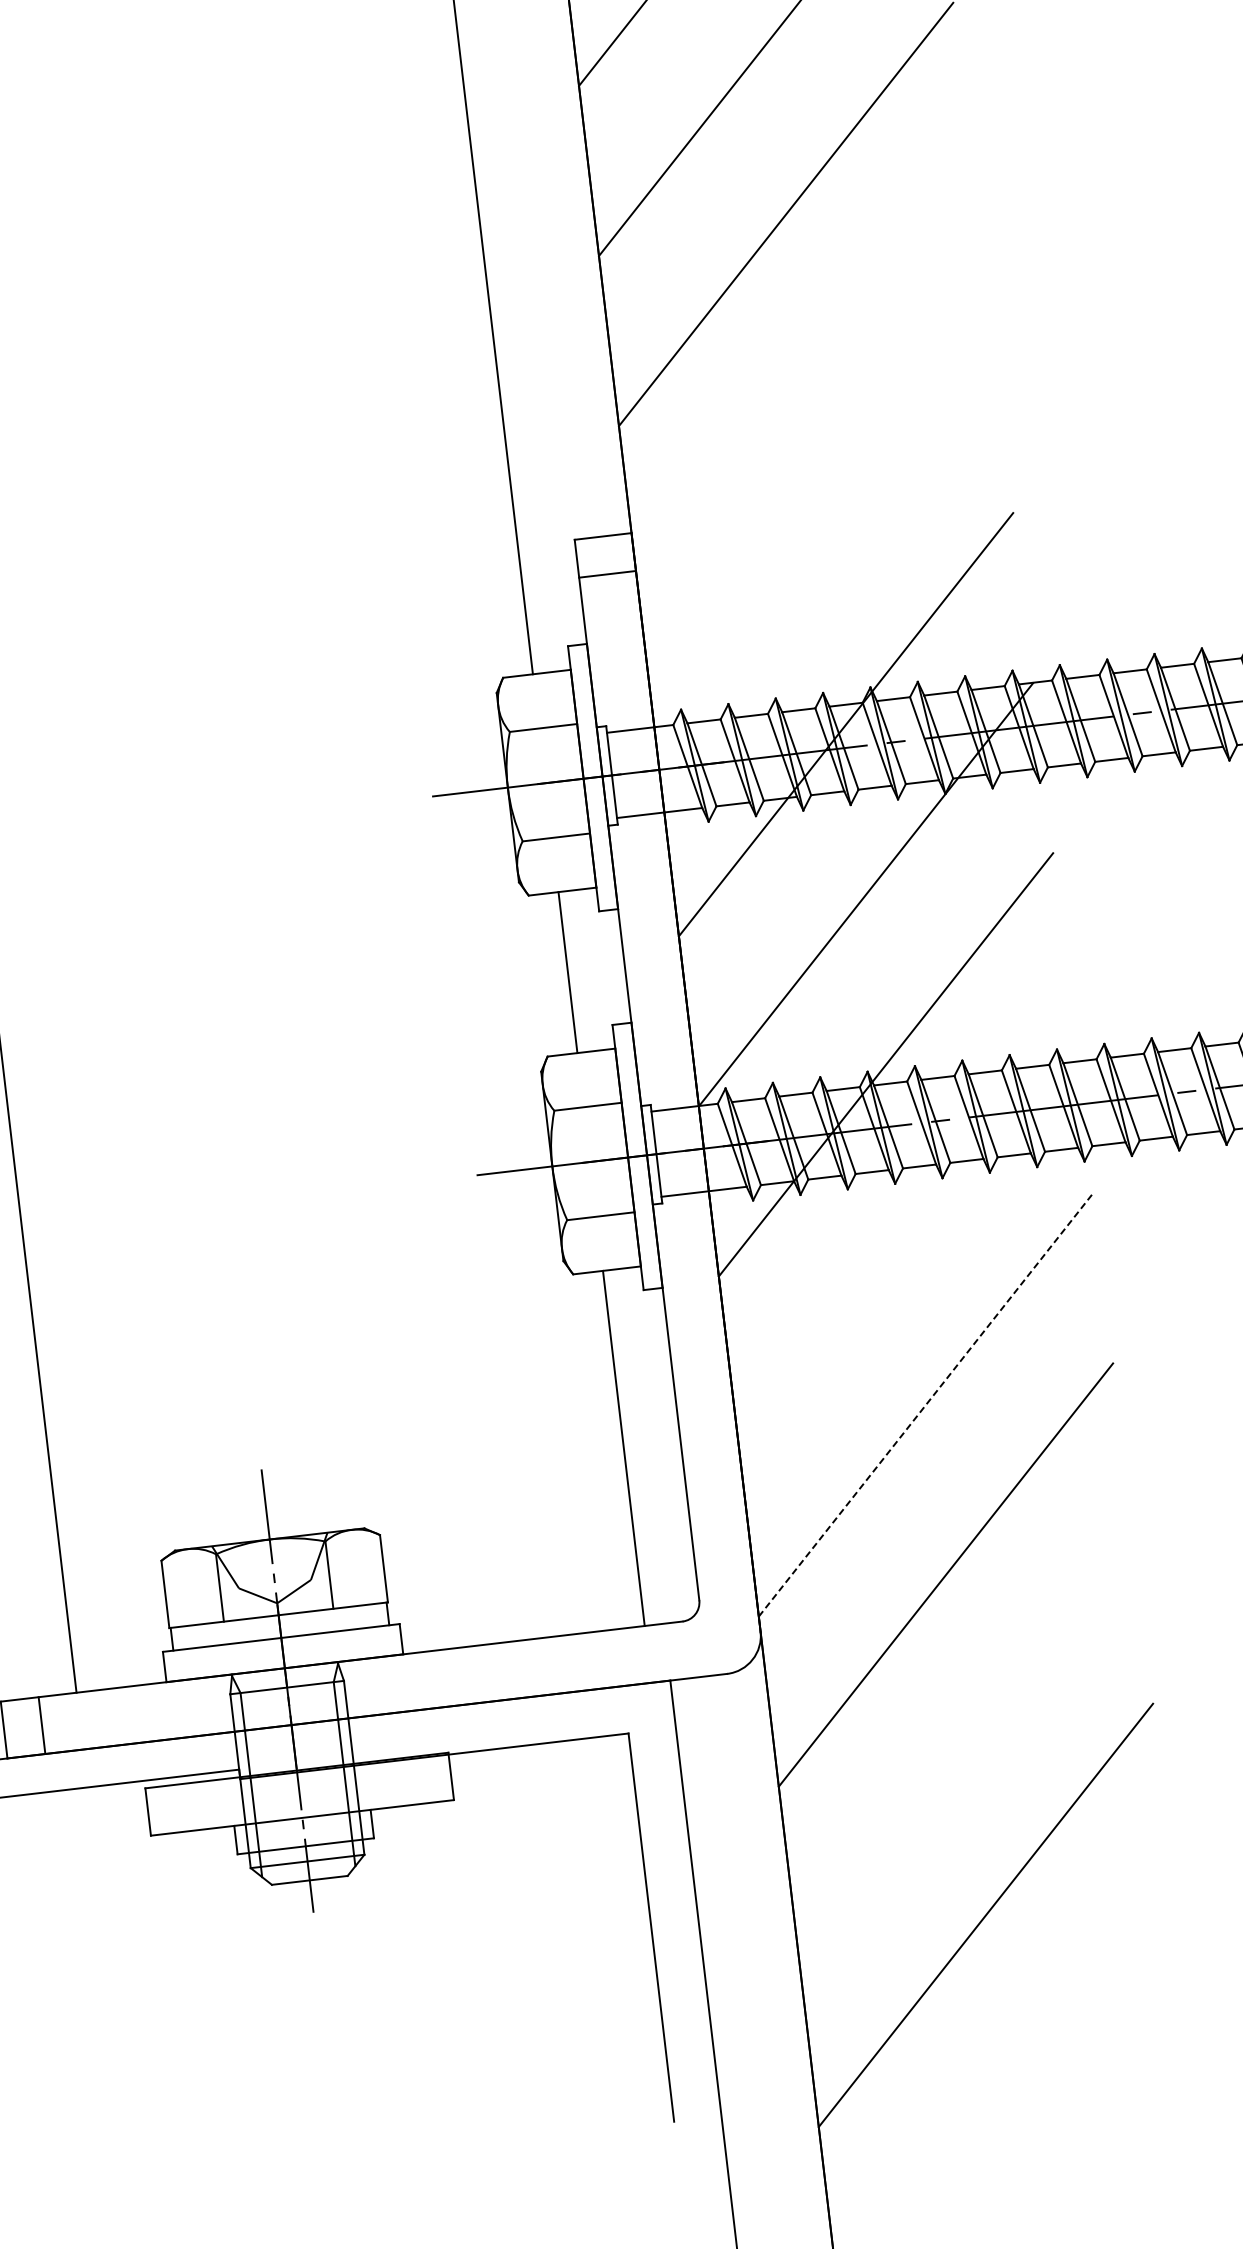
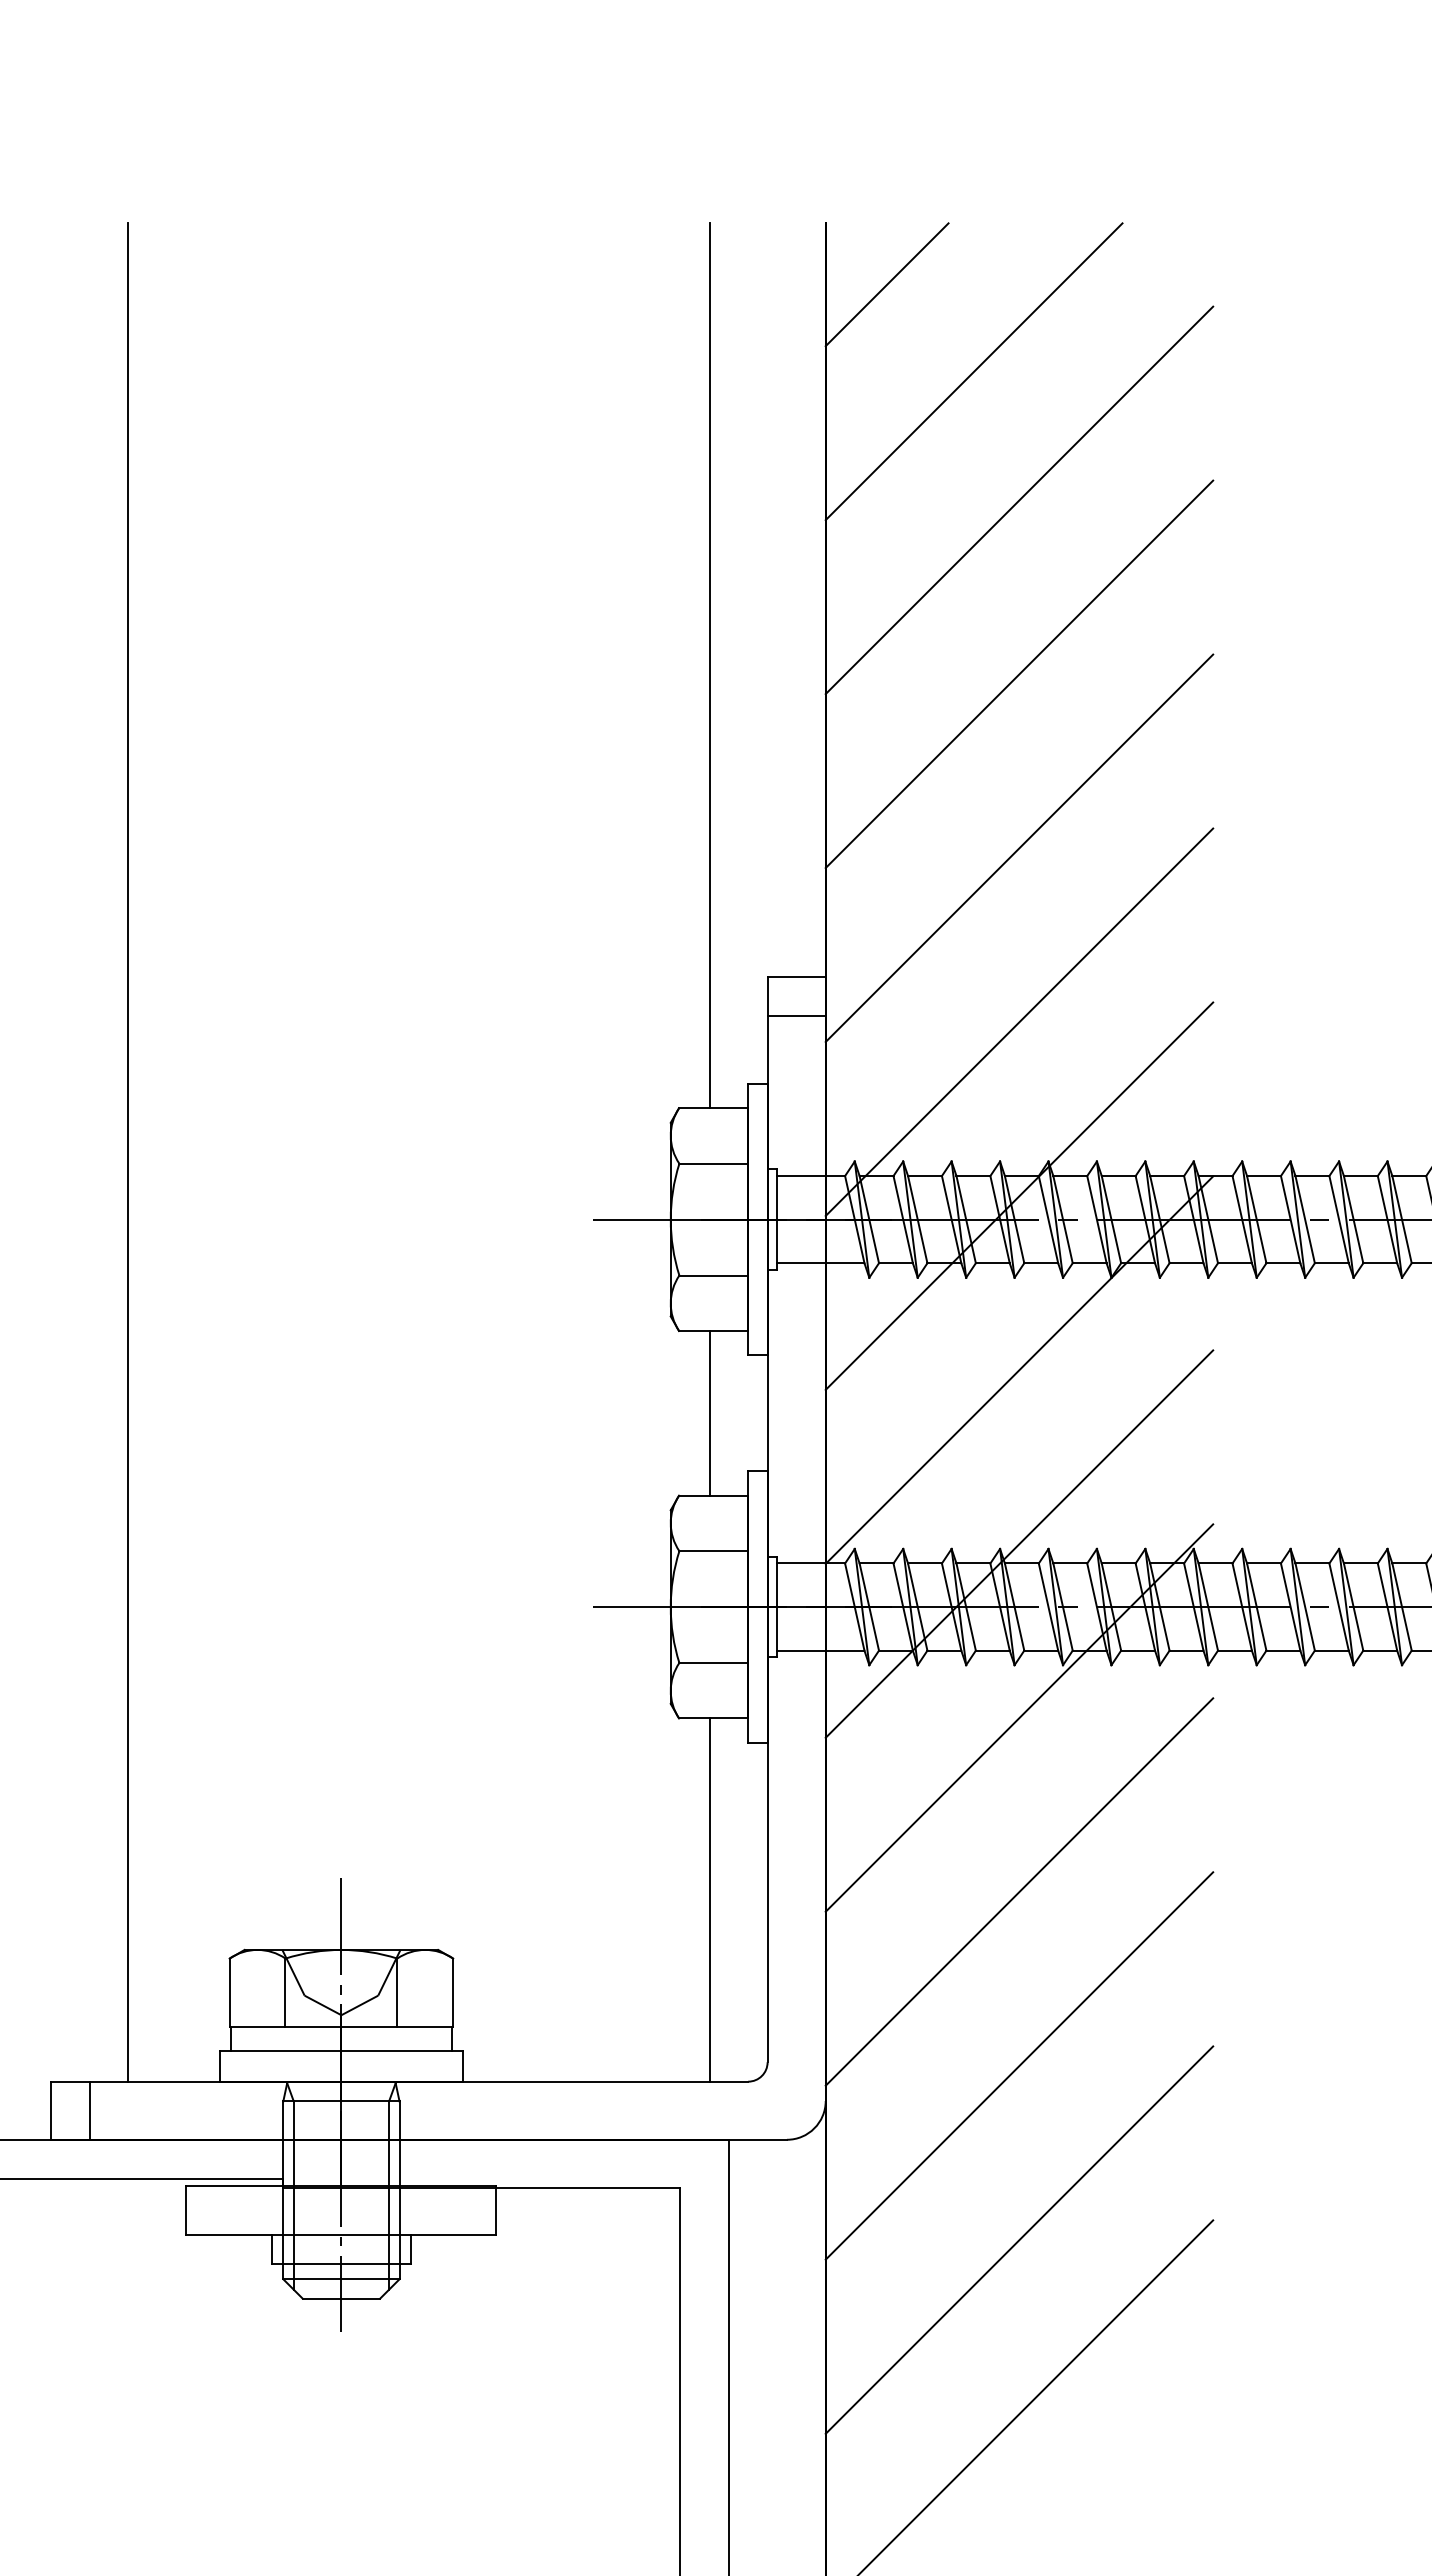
line: (806, 384) -> (1019, 848), added
line: (826, 553) -> (1019, 1021), added
line: (905, 1234) -> (1019, 1717), added
line: (926, 1405) -> (1019, 1892), dashed -> solid
line: (965, 1744) -> (1019, 2239), added

